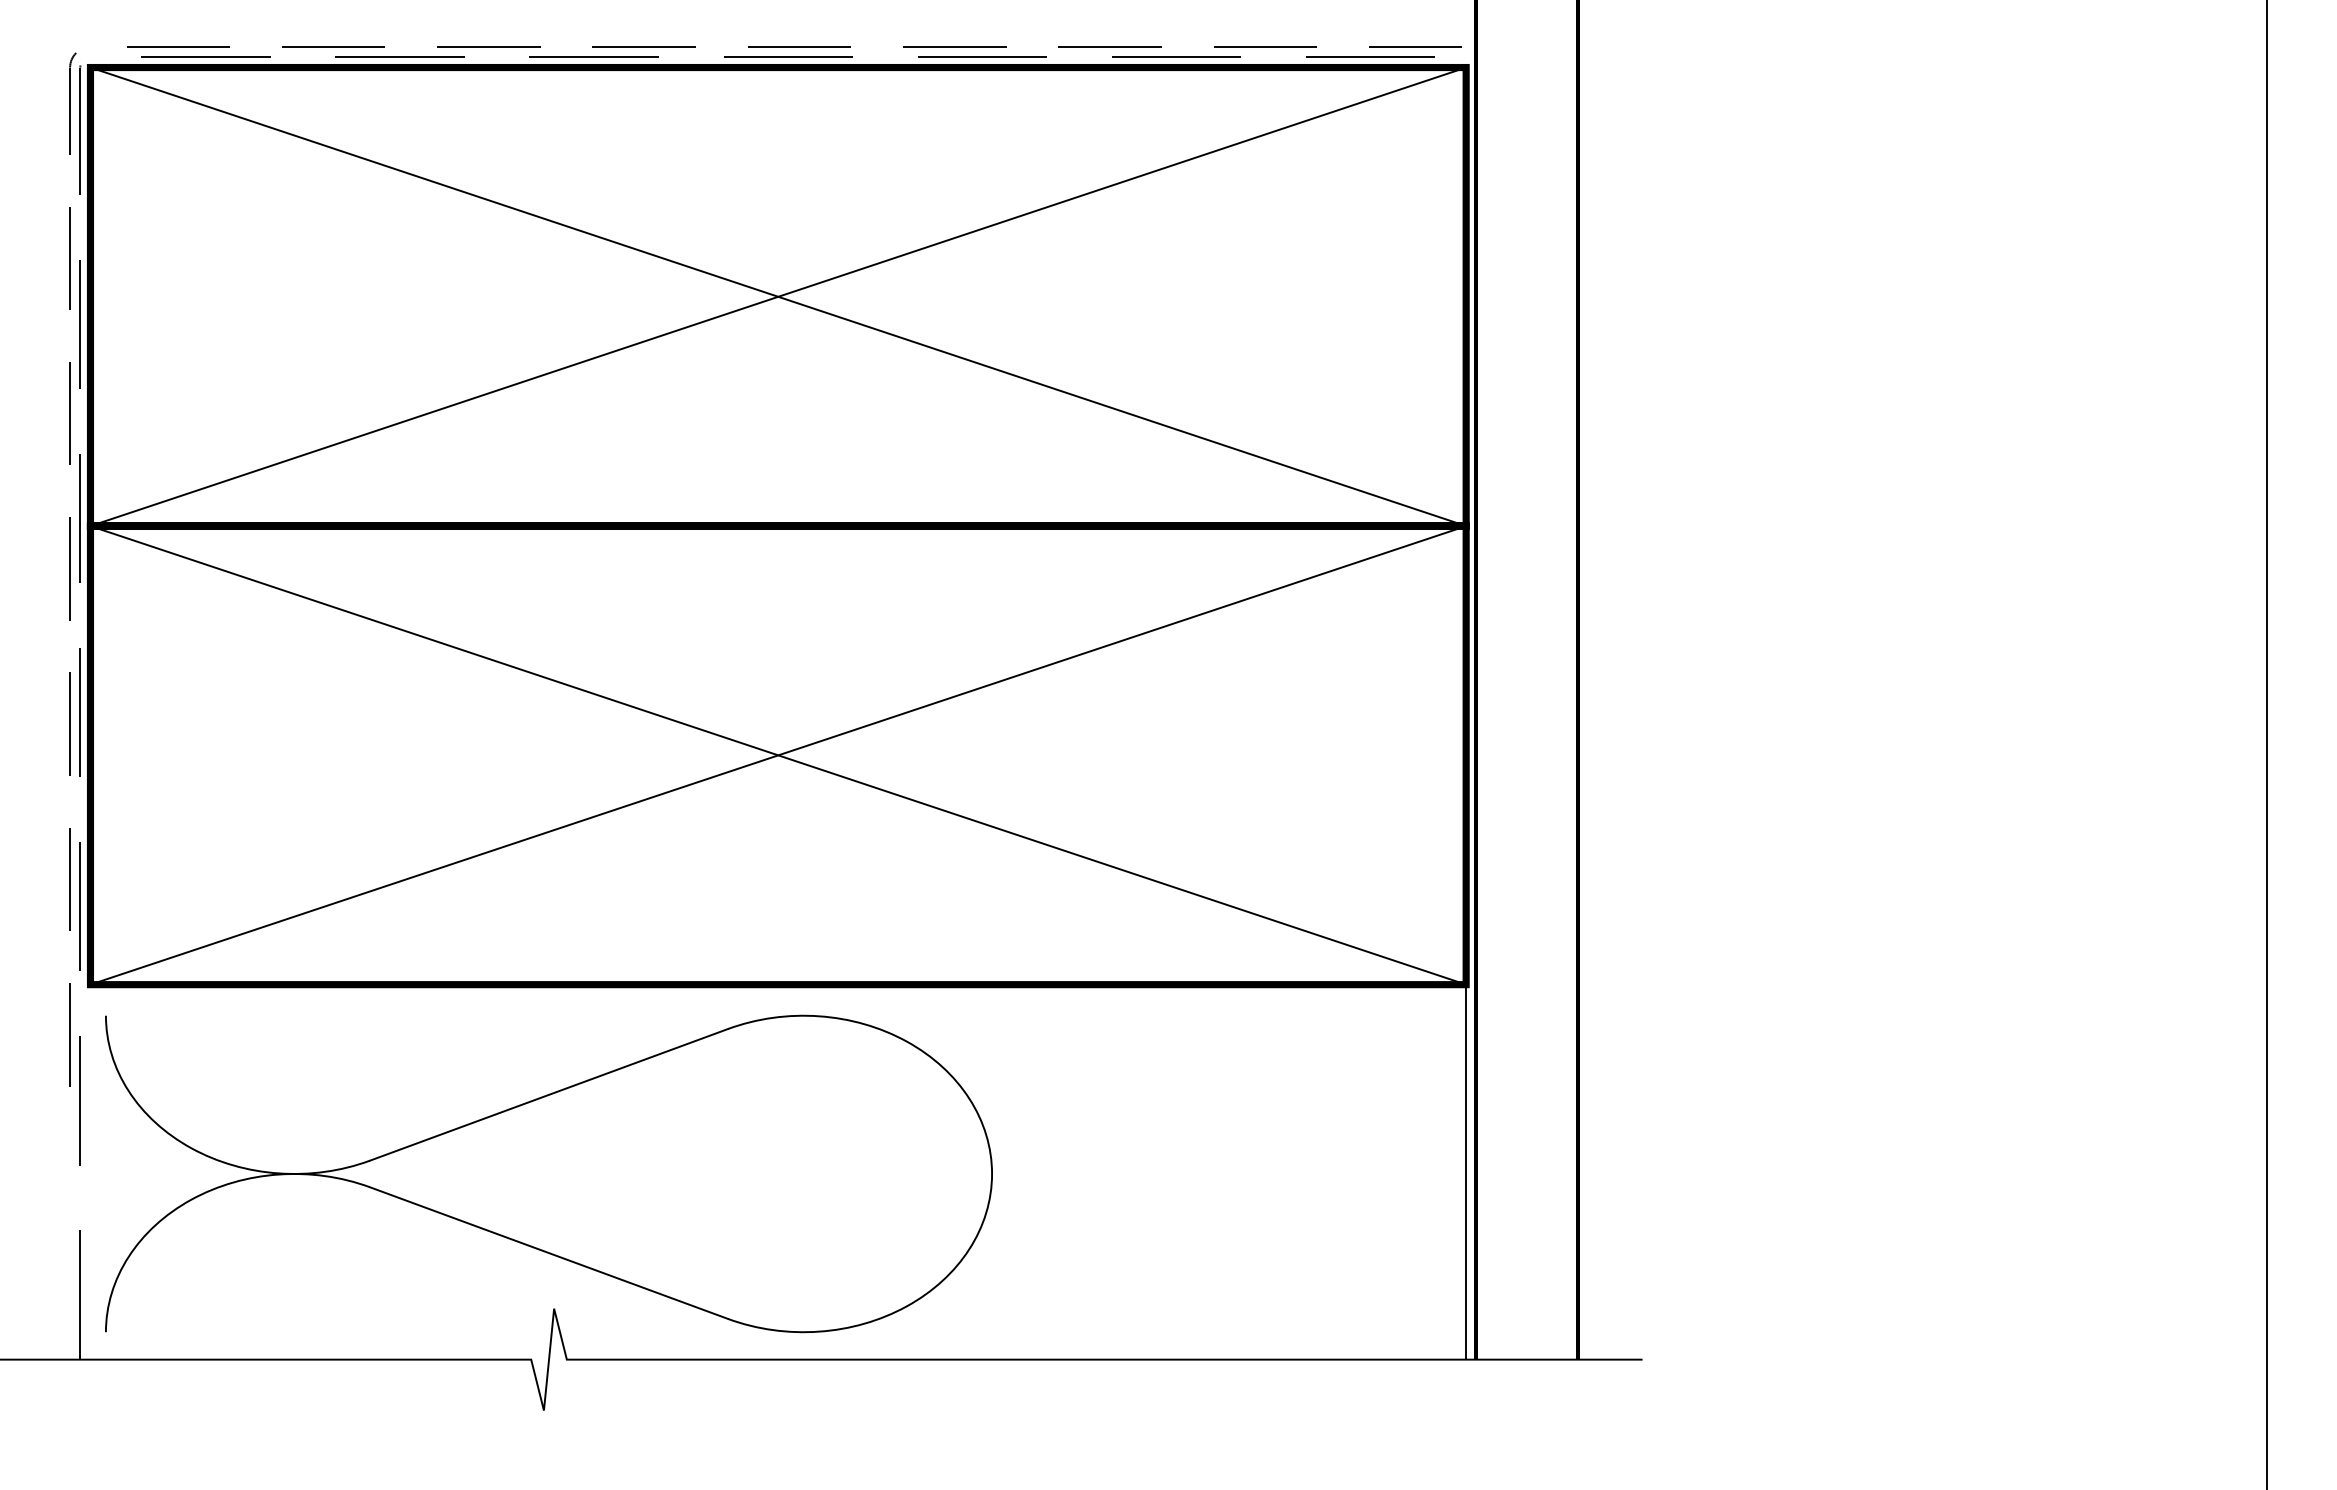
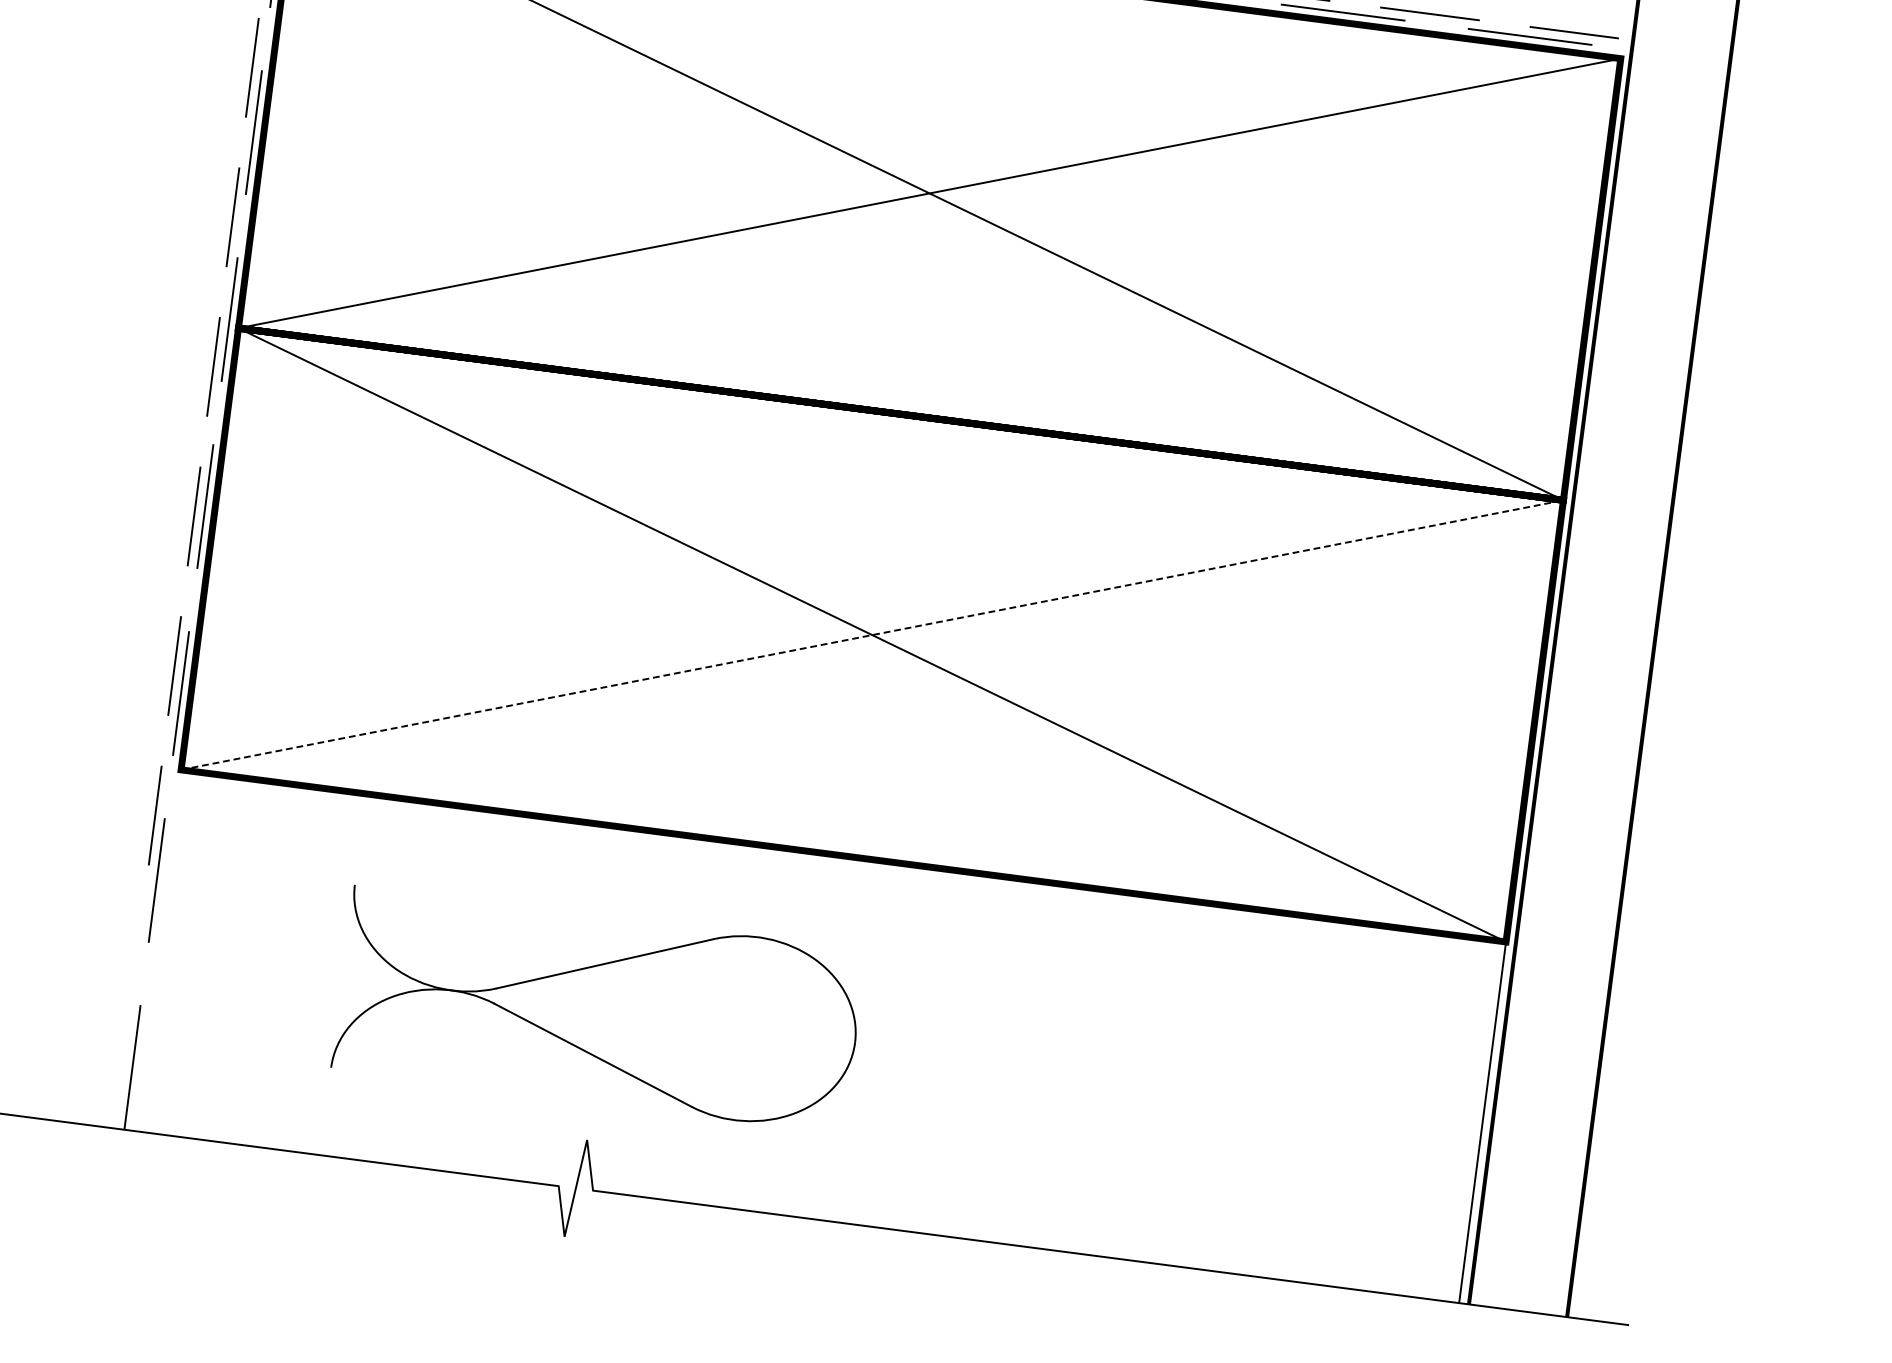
line: (778, 755) -> (872, 635), solid -> dashed
part: (548, 1173) -> (598, 1009), size x0.6

